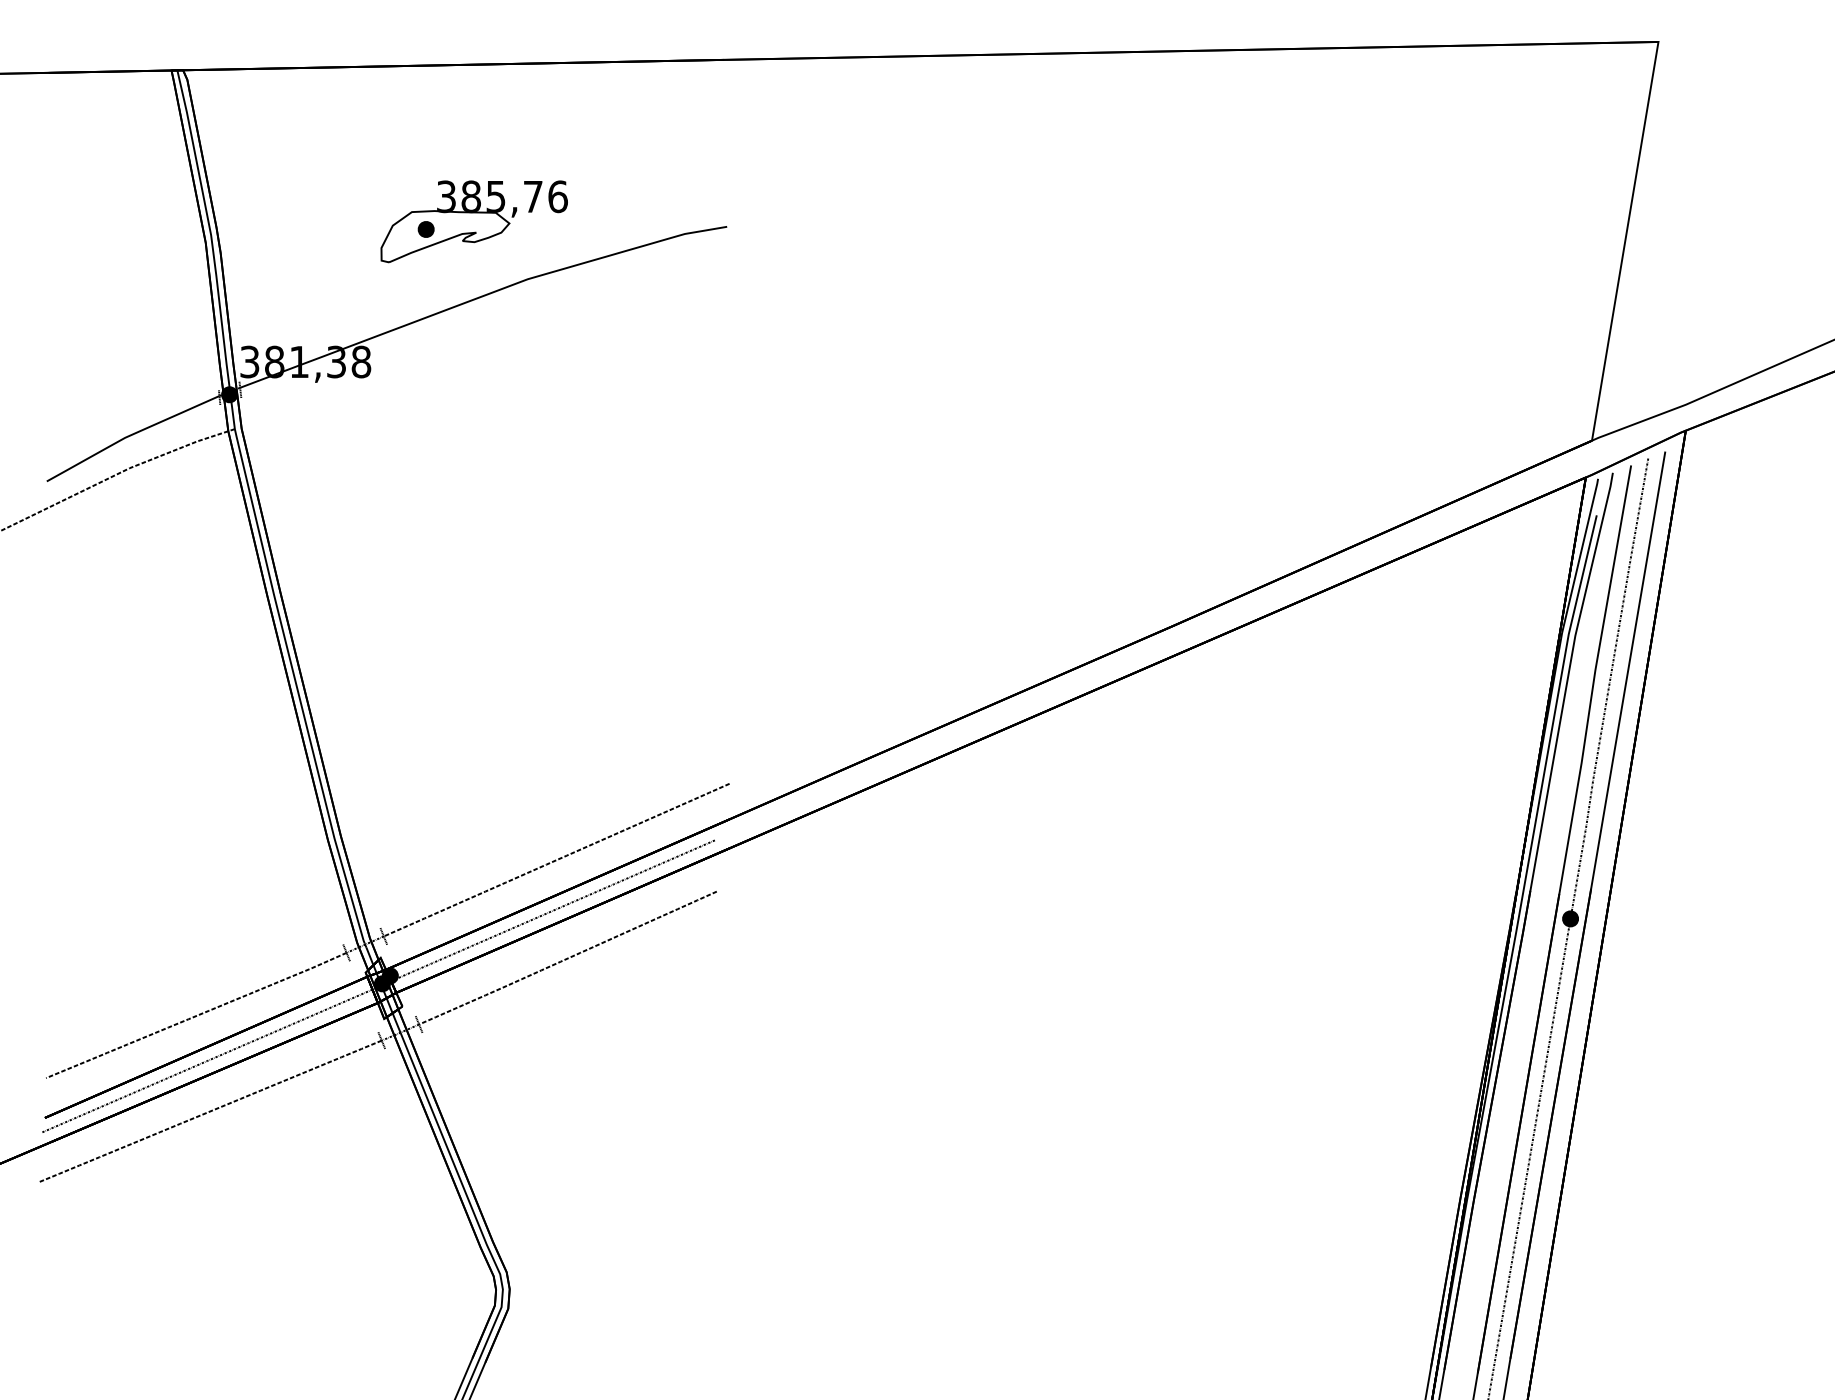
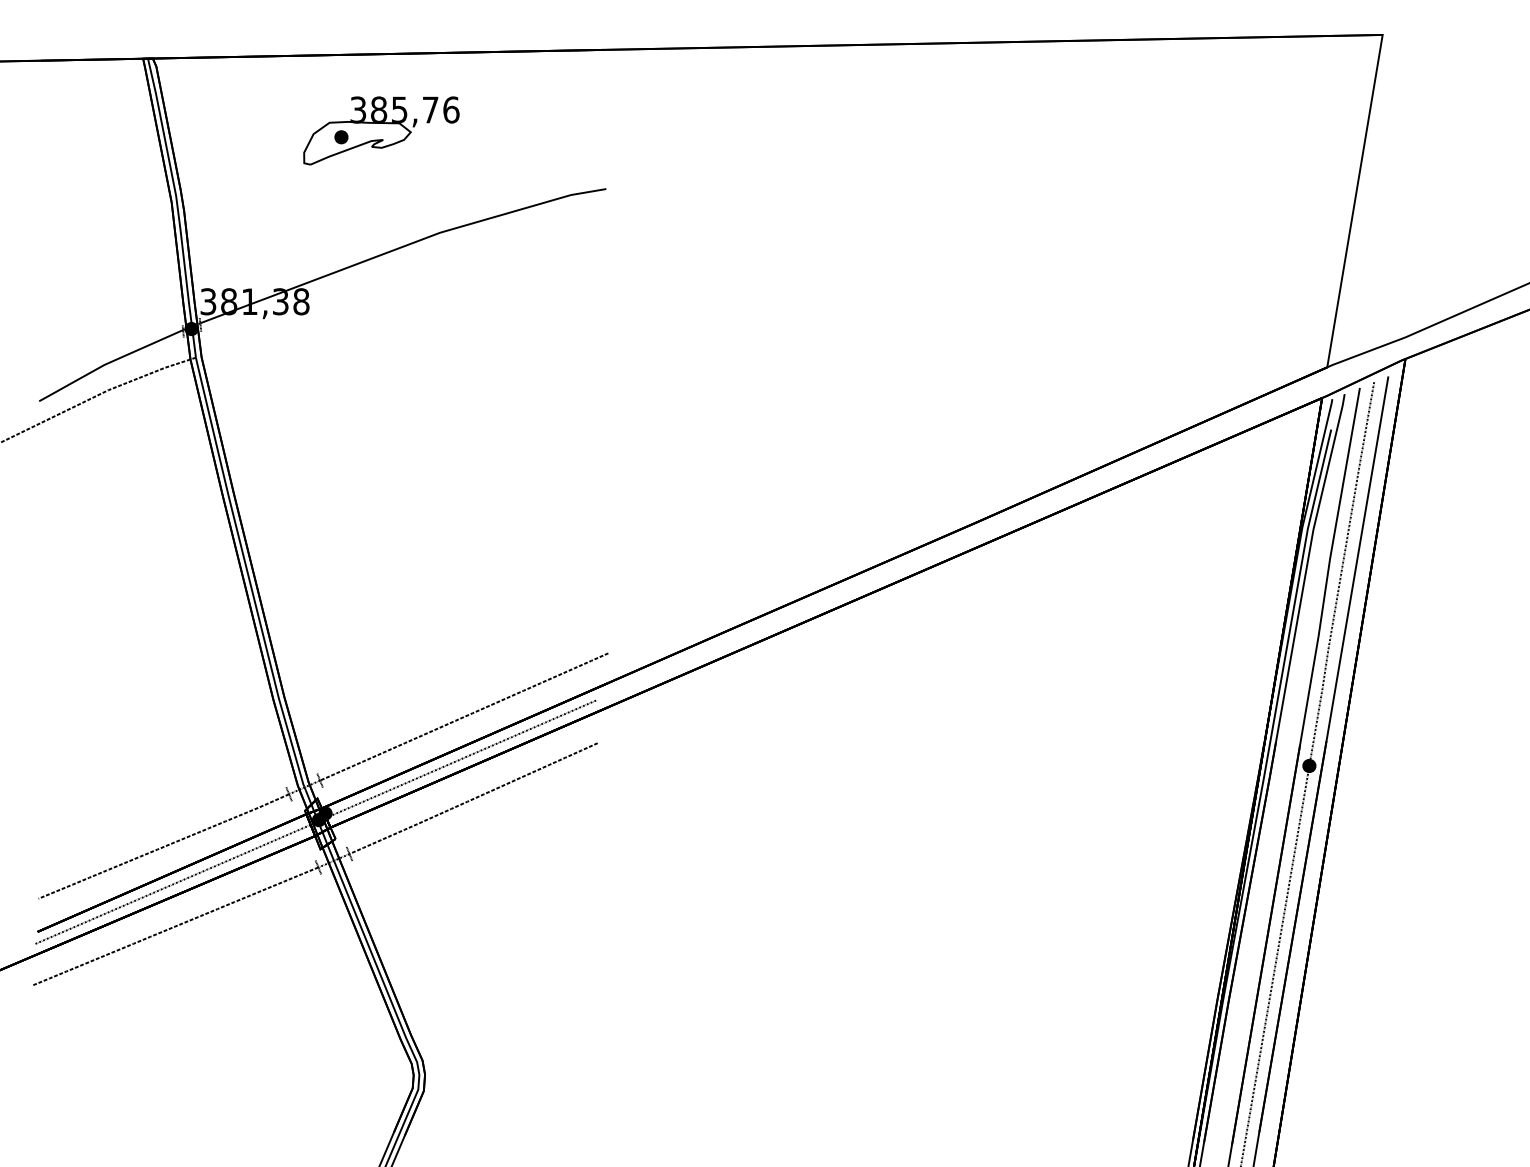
part: (474, 221) -> (381, 130), moved

